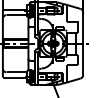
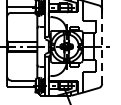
line: (83, 44) -> (102, 47), solid -> dashed

